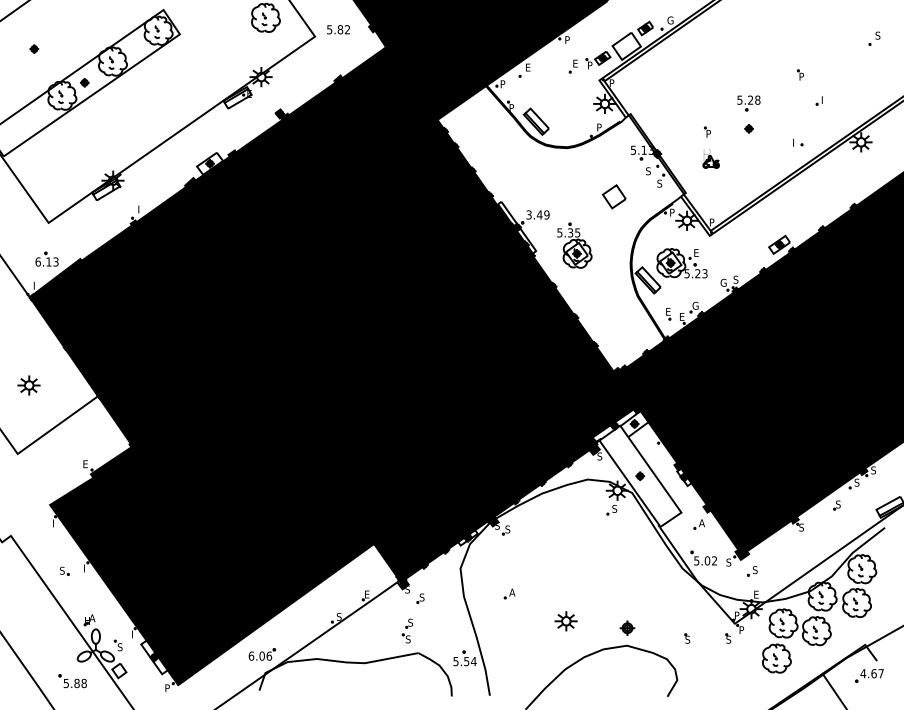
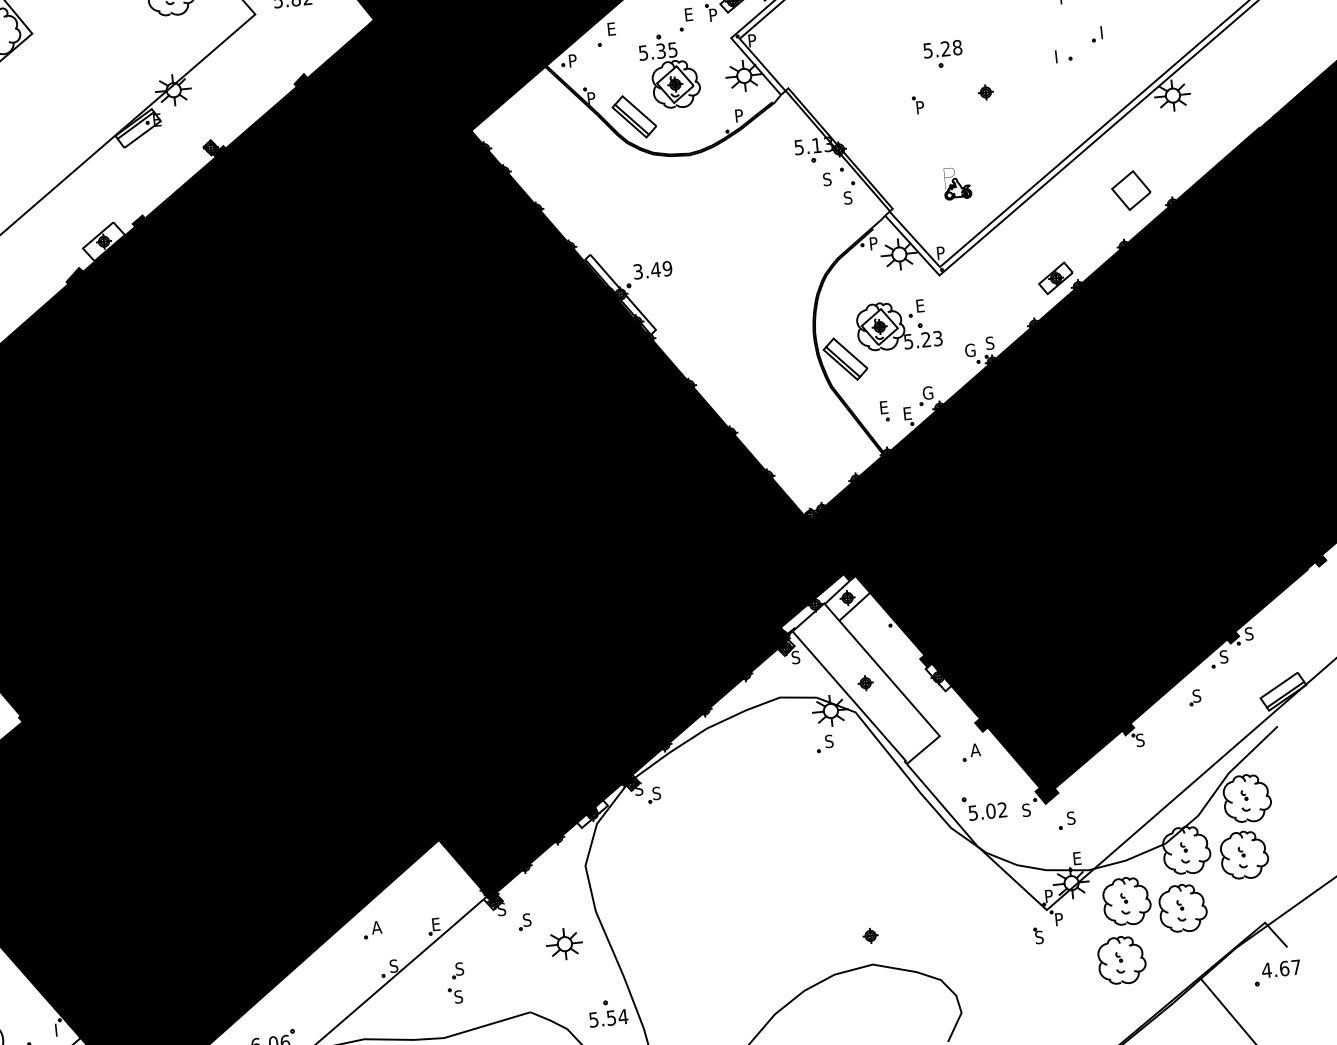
part: (748, 103) -> (942, 54), moved
part: (798, 142) -> (1064, 55), moved
part: (710, 158) -> (956, 183), moved
part: (613, 196) -> (1129, 190), moved
part: (574, 245) -> (669, 71), moved
part: (509, 593) -> (372, 929), moved
part: (565, 621) -> (563, 944), moved
part: (627, 628) -> (870, 936), size x0.62
part: (406, 630) -> (454, 982), moved
part: (687, 638) -> (971, 942), removed

